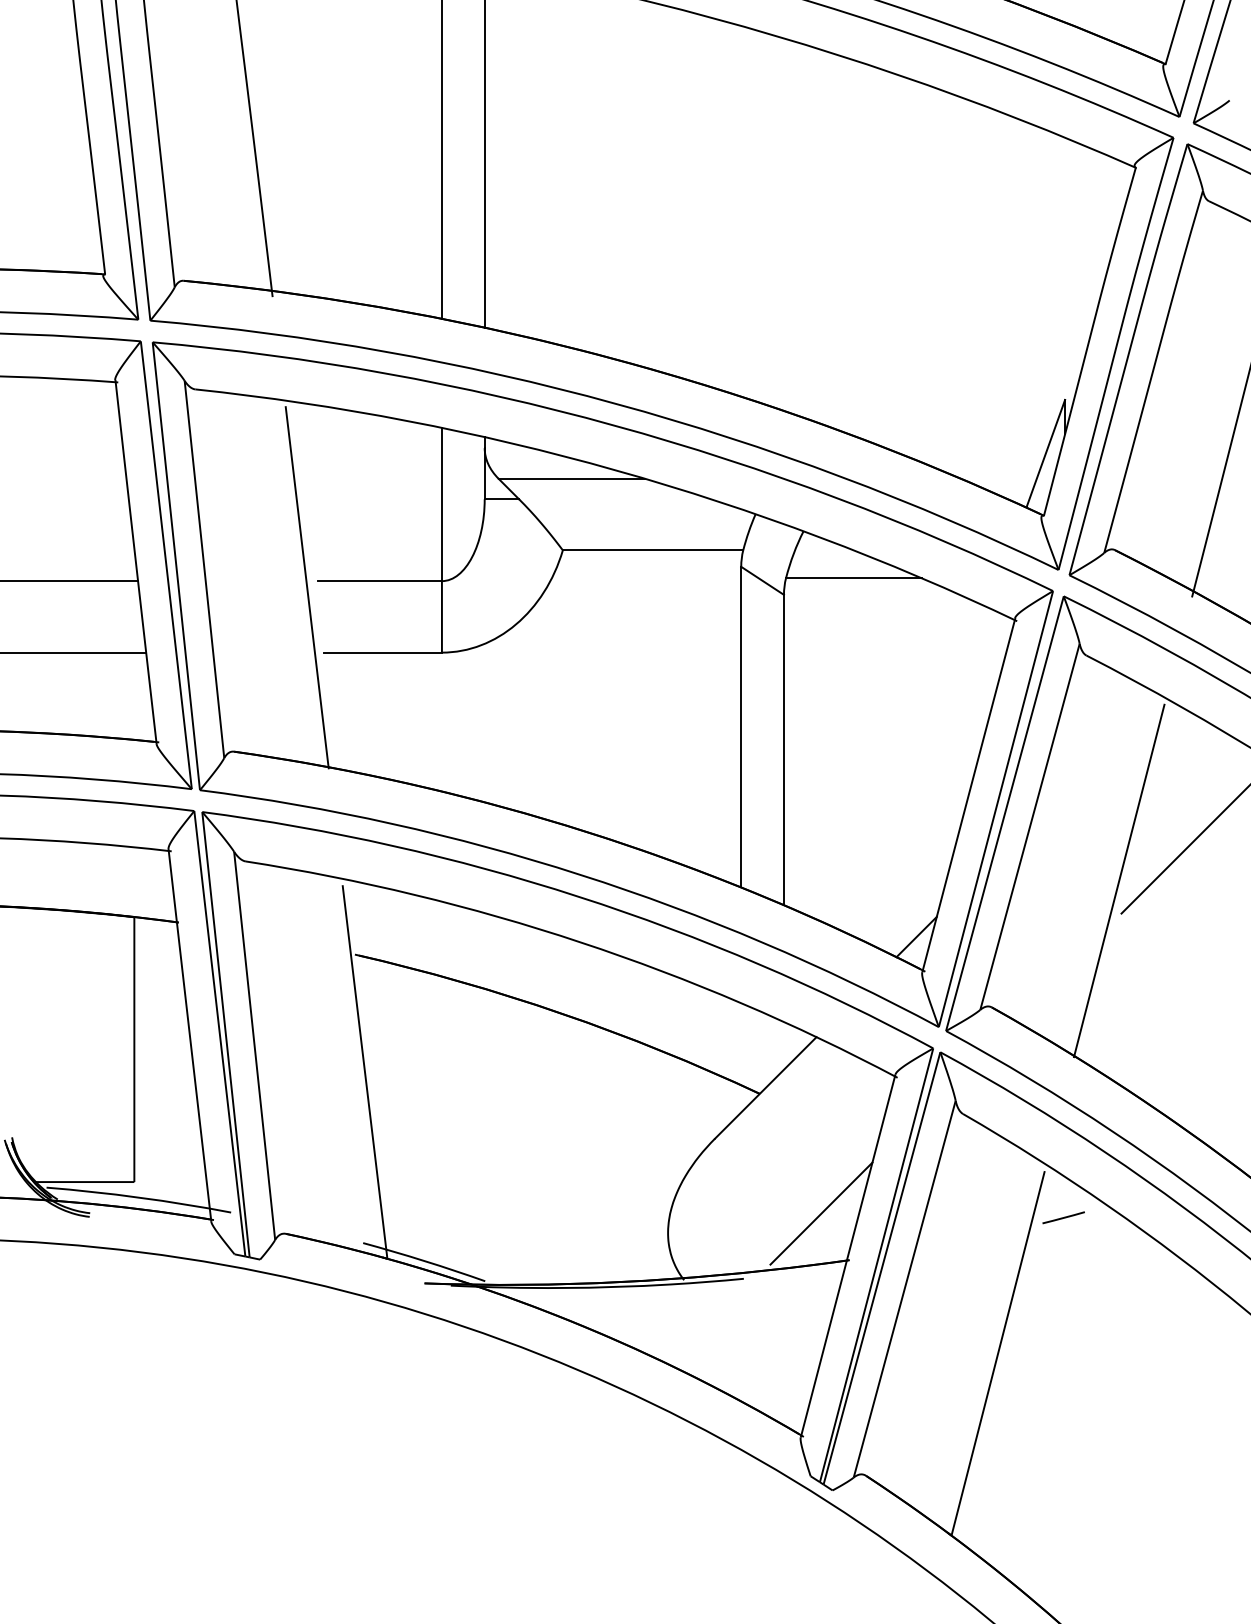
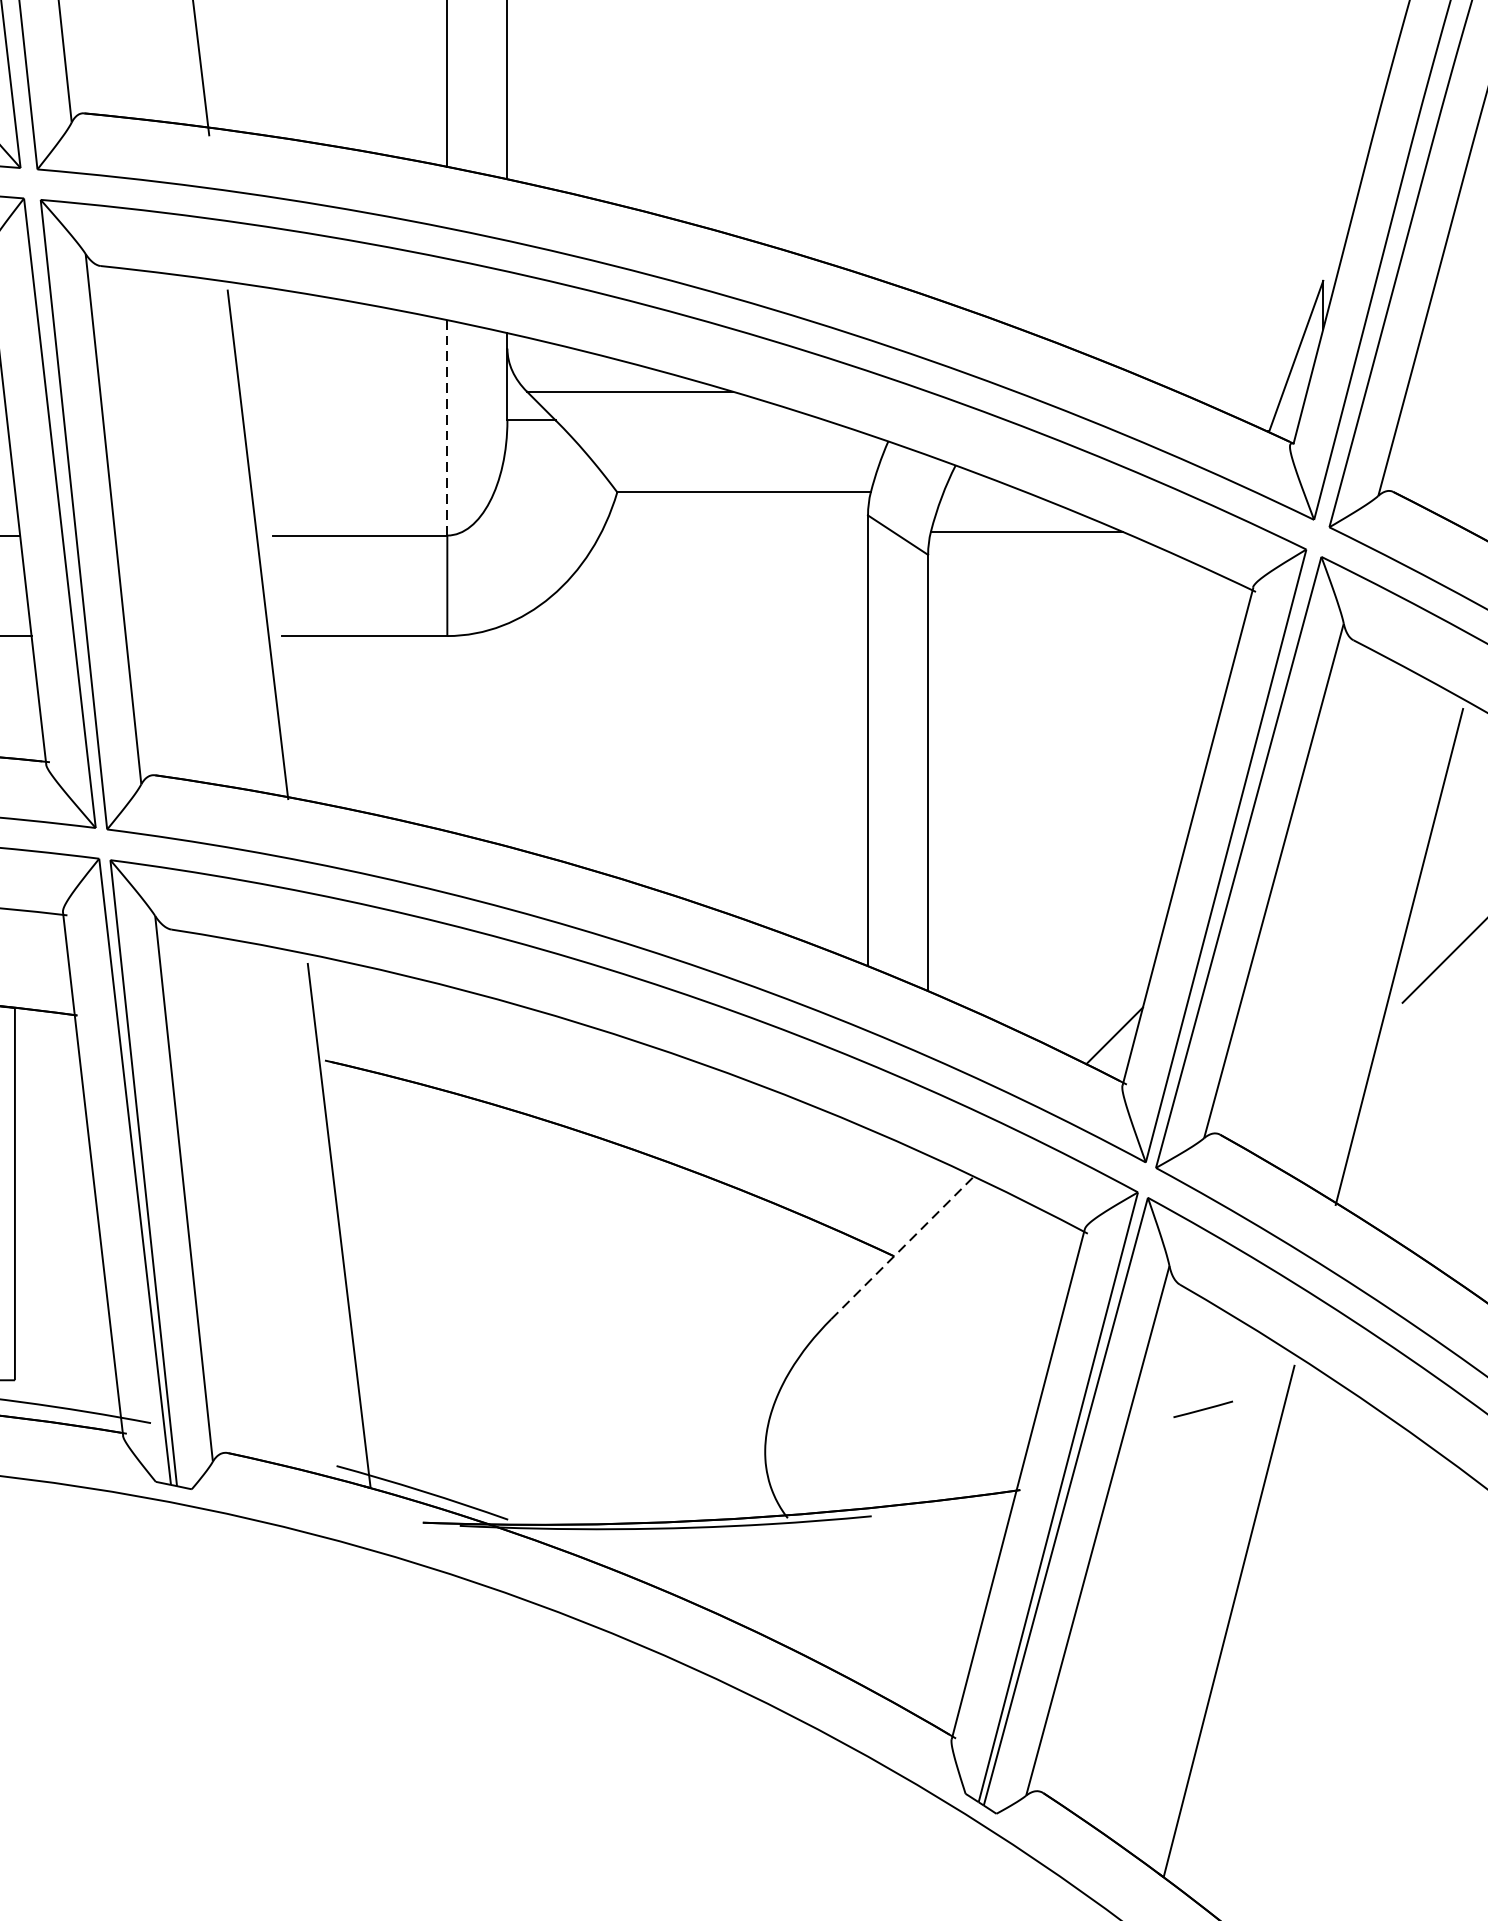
line: (441, 504) -> (446, 427), solid -> dashed
line: (765, 1087) -> (902, 1247), solid -> dashed
line: (821, 1213) -> (980, 1424), removed
line: (1063, 1217) -> (1202, 1409), moved

